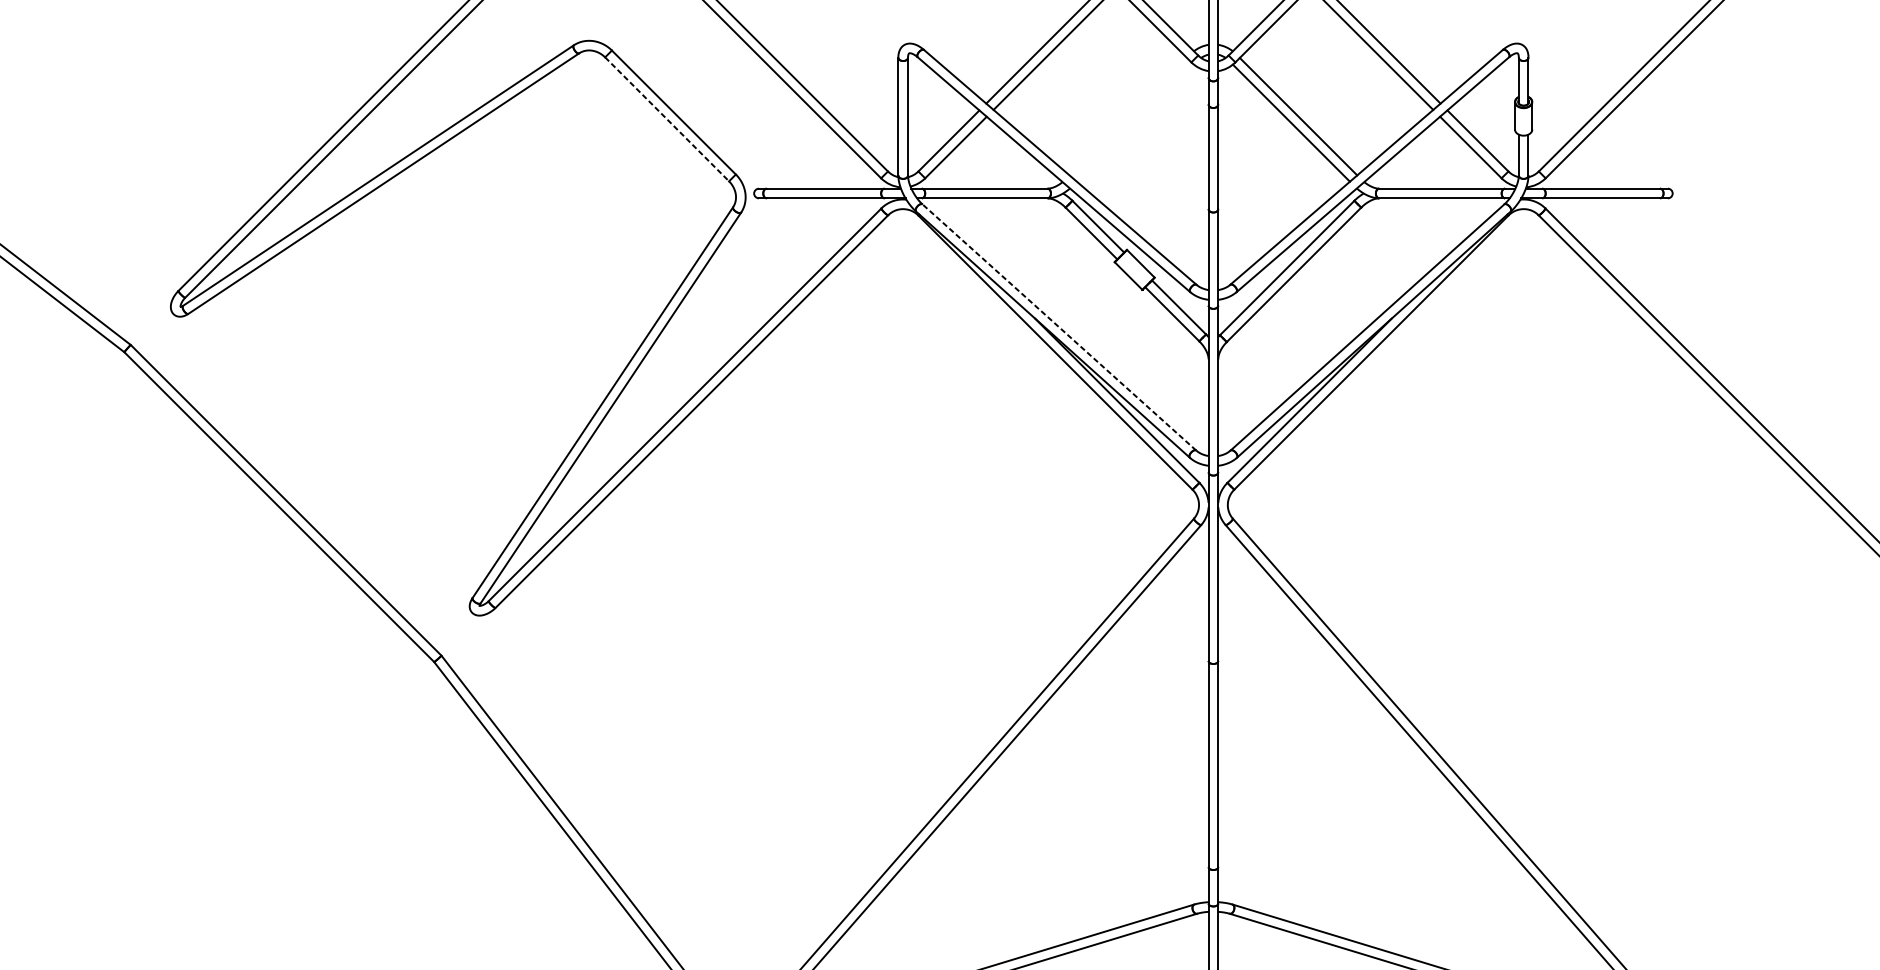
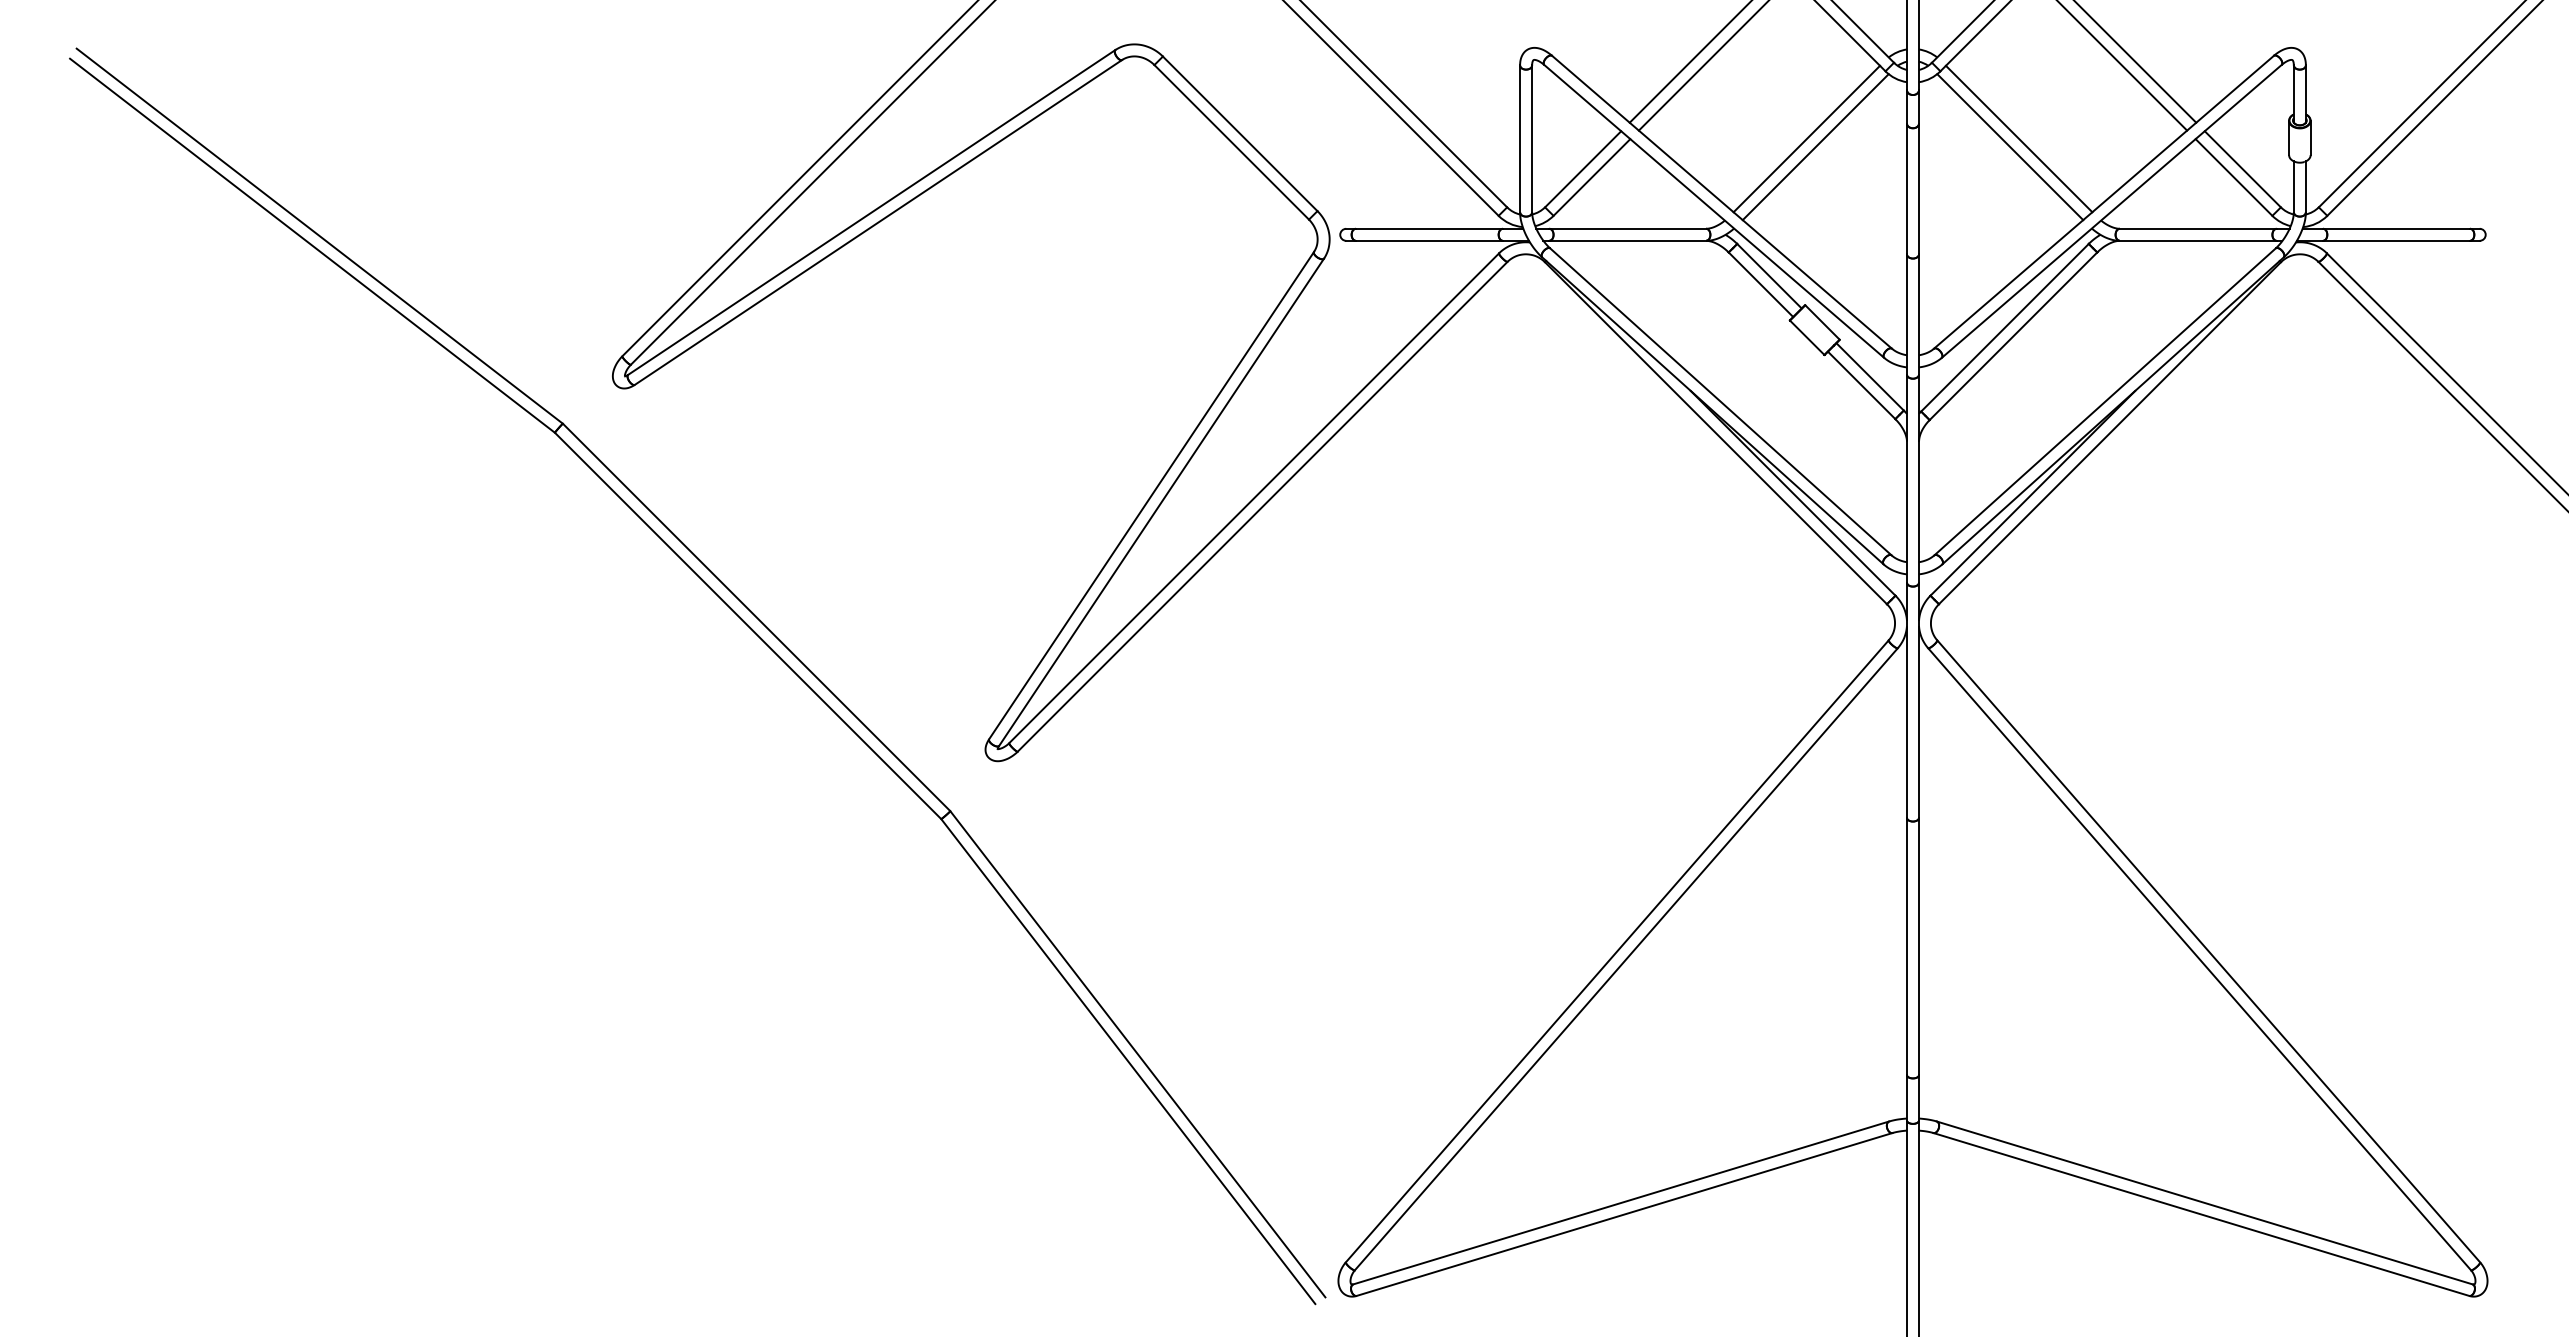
line: (1128, 116) -> (1806, 138), added
line: (667, 119) -> (1232, 142), dashed -> solid
line: (1135, 123) -> (1815, 147), added
line: (1059, 327) -> (1720, 401), dashed -> solid

